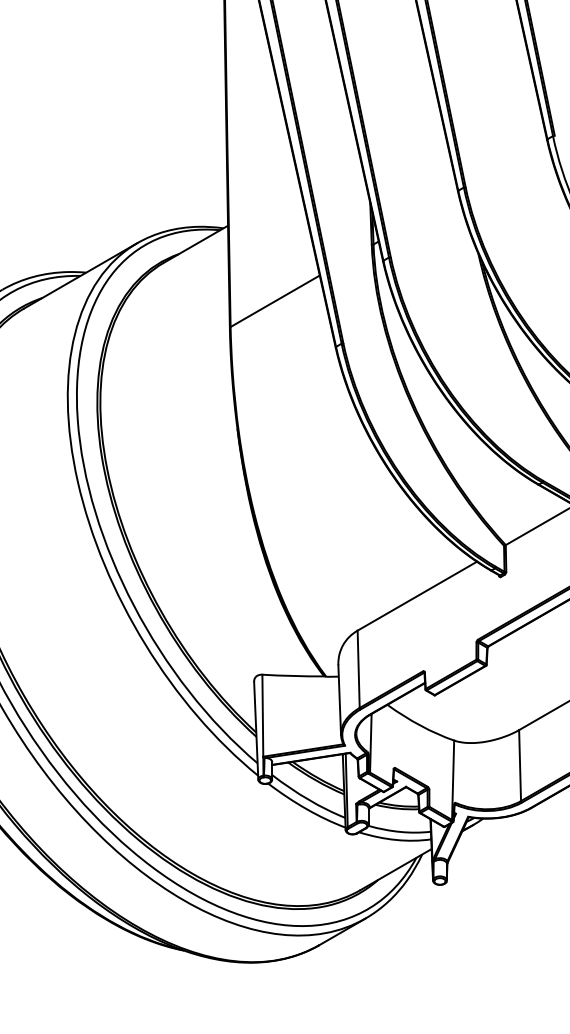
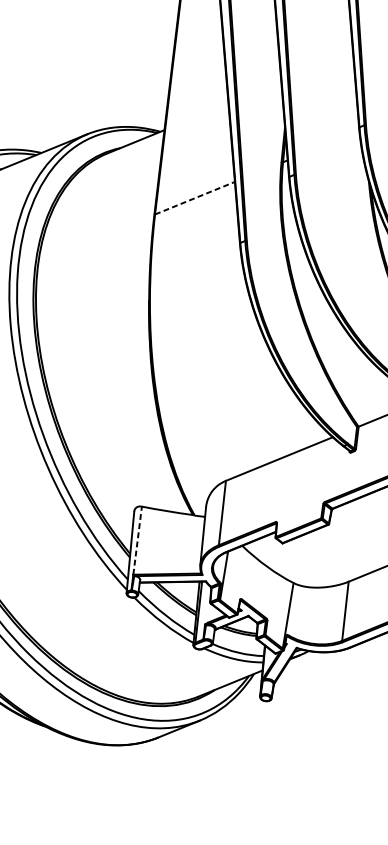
line: (275, 301) -> (195, 198), solid -> dashed
line: (262, 715) -> (137, 540), solid -> dashed

